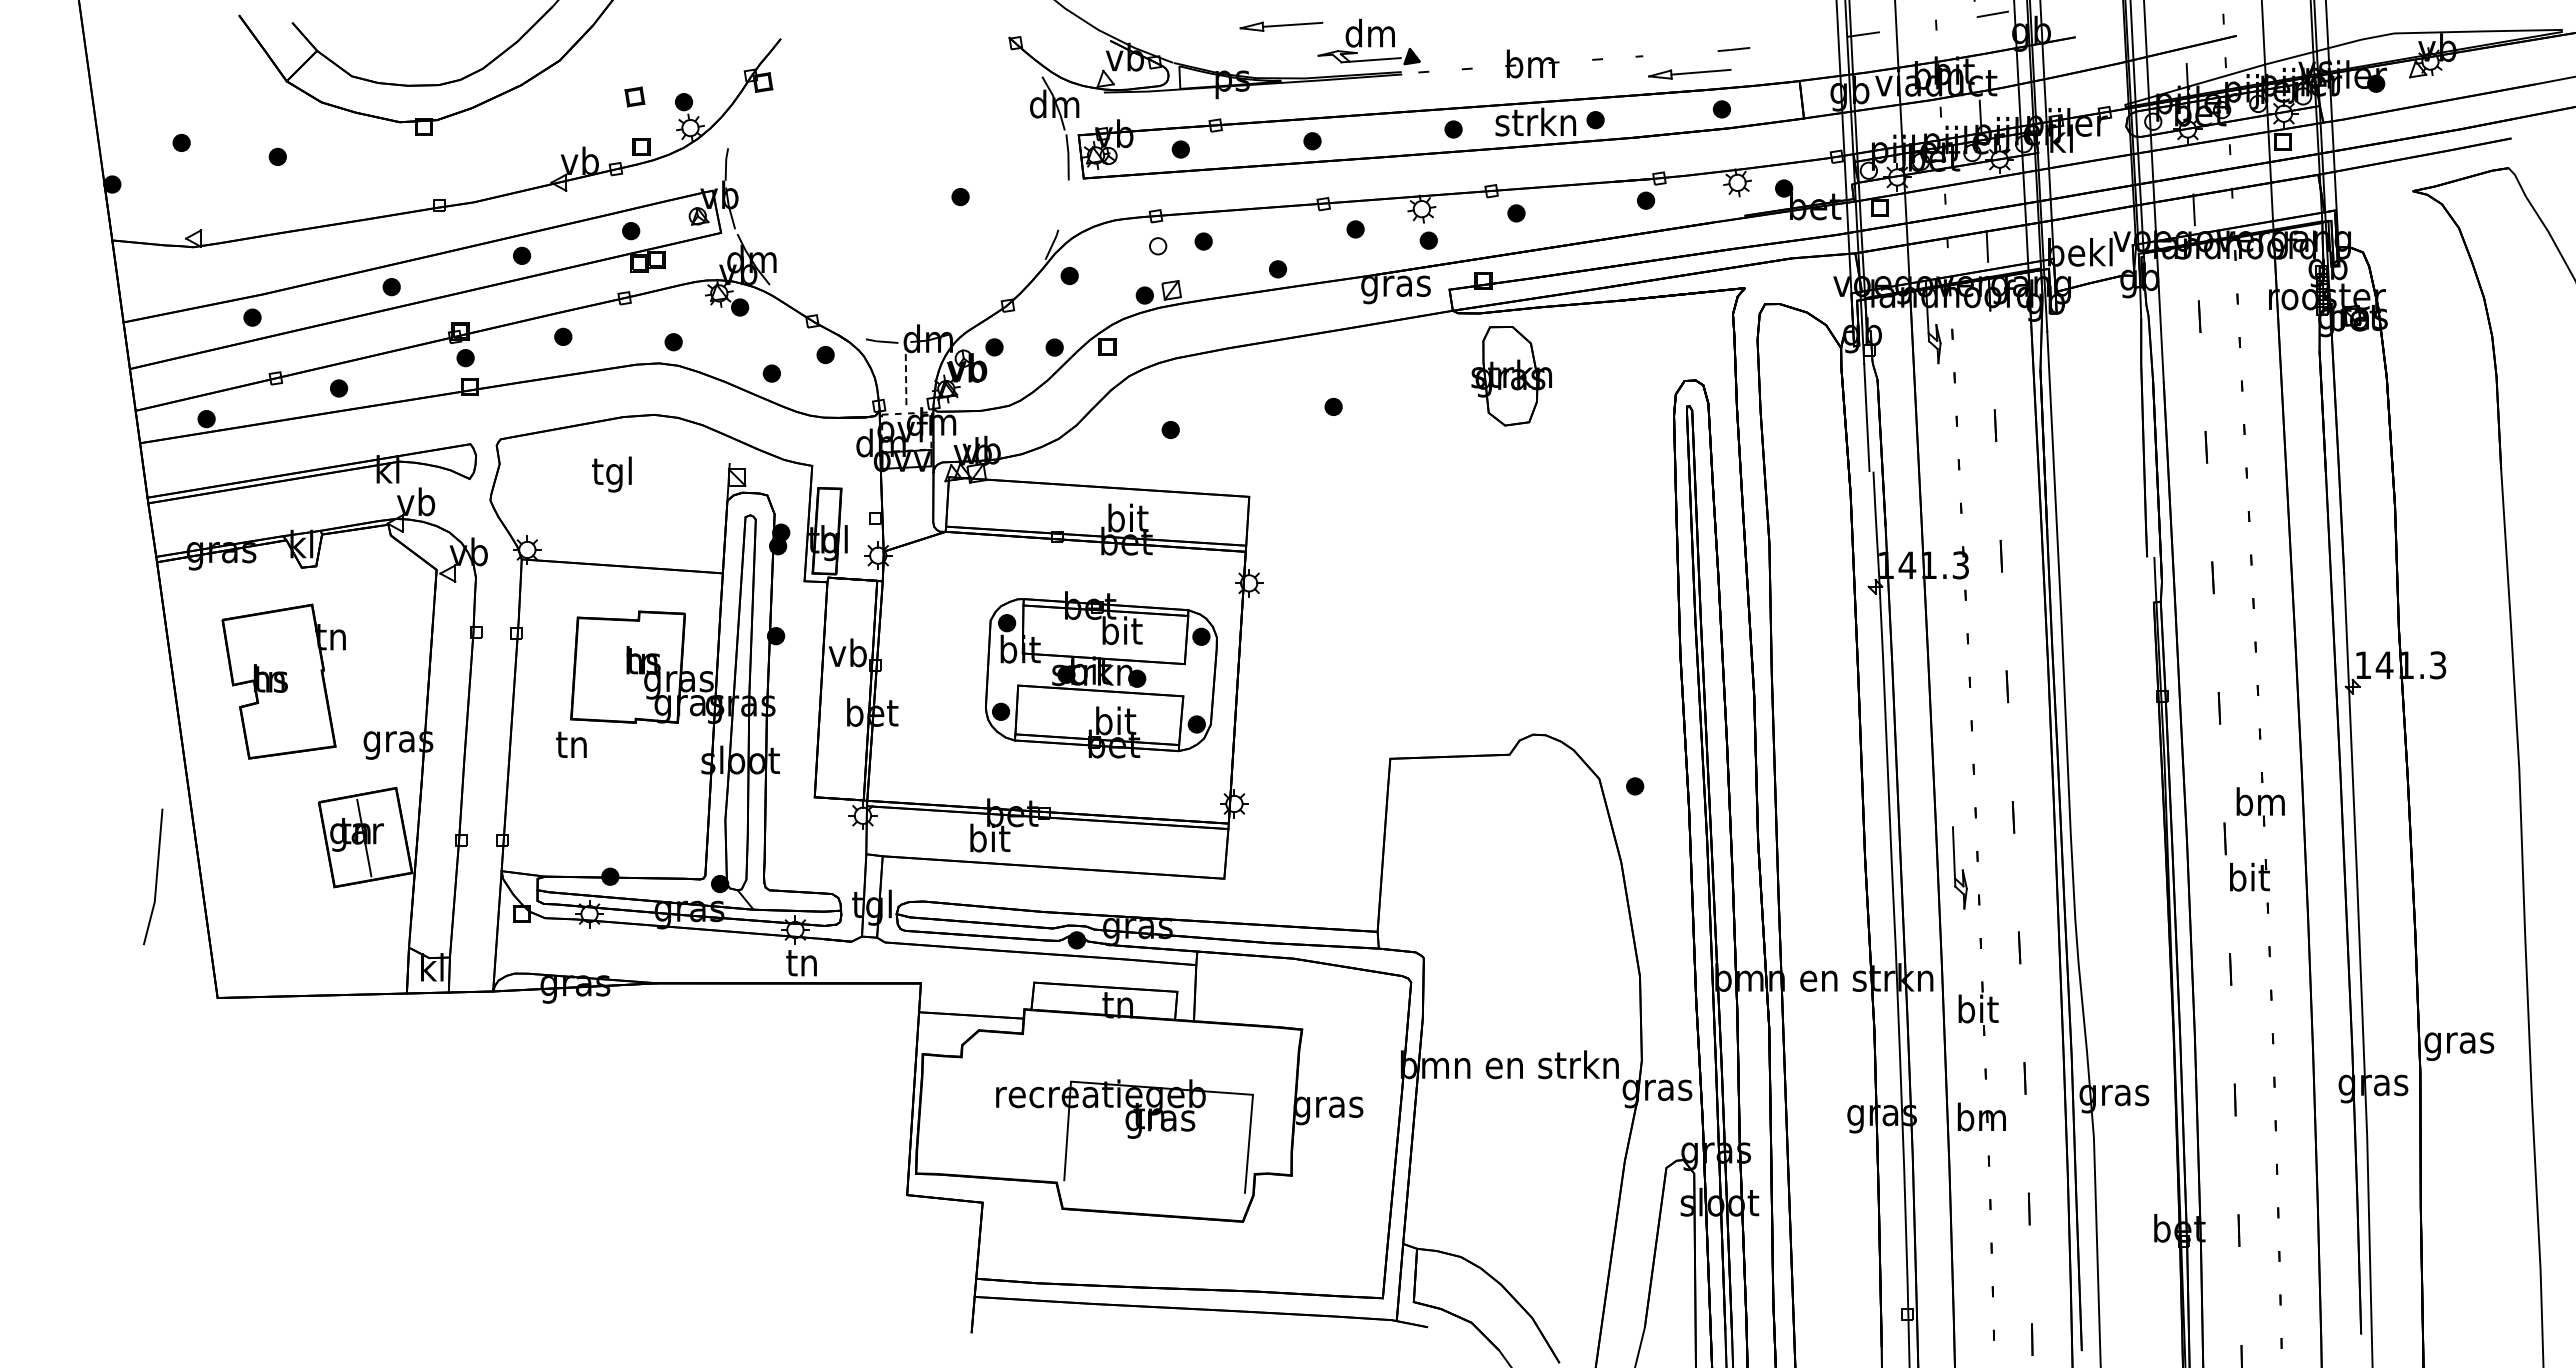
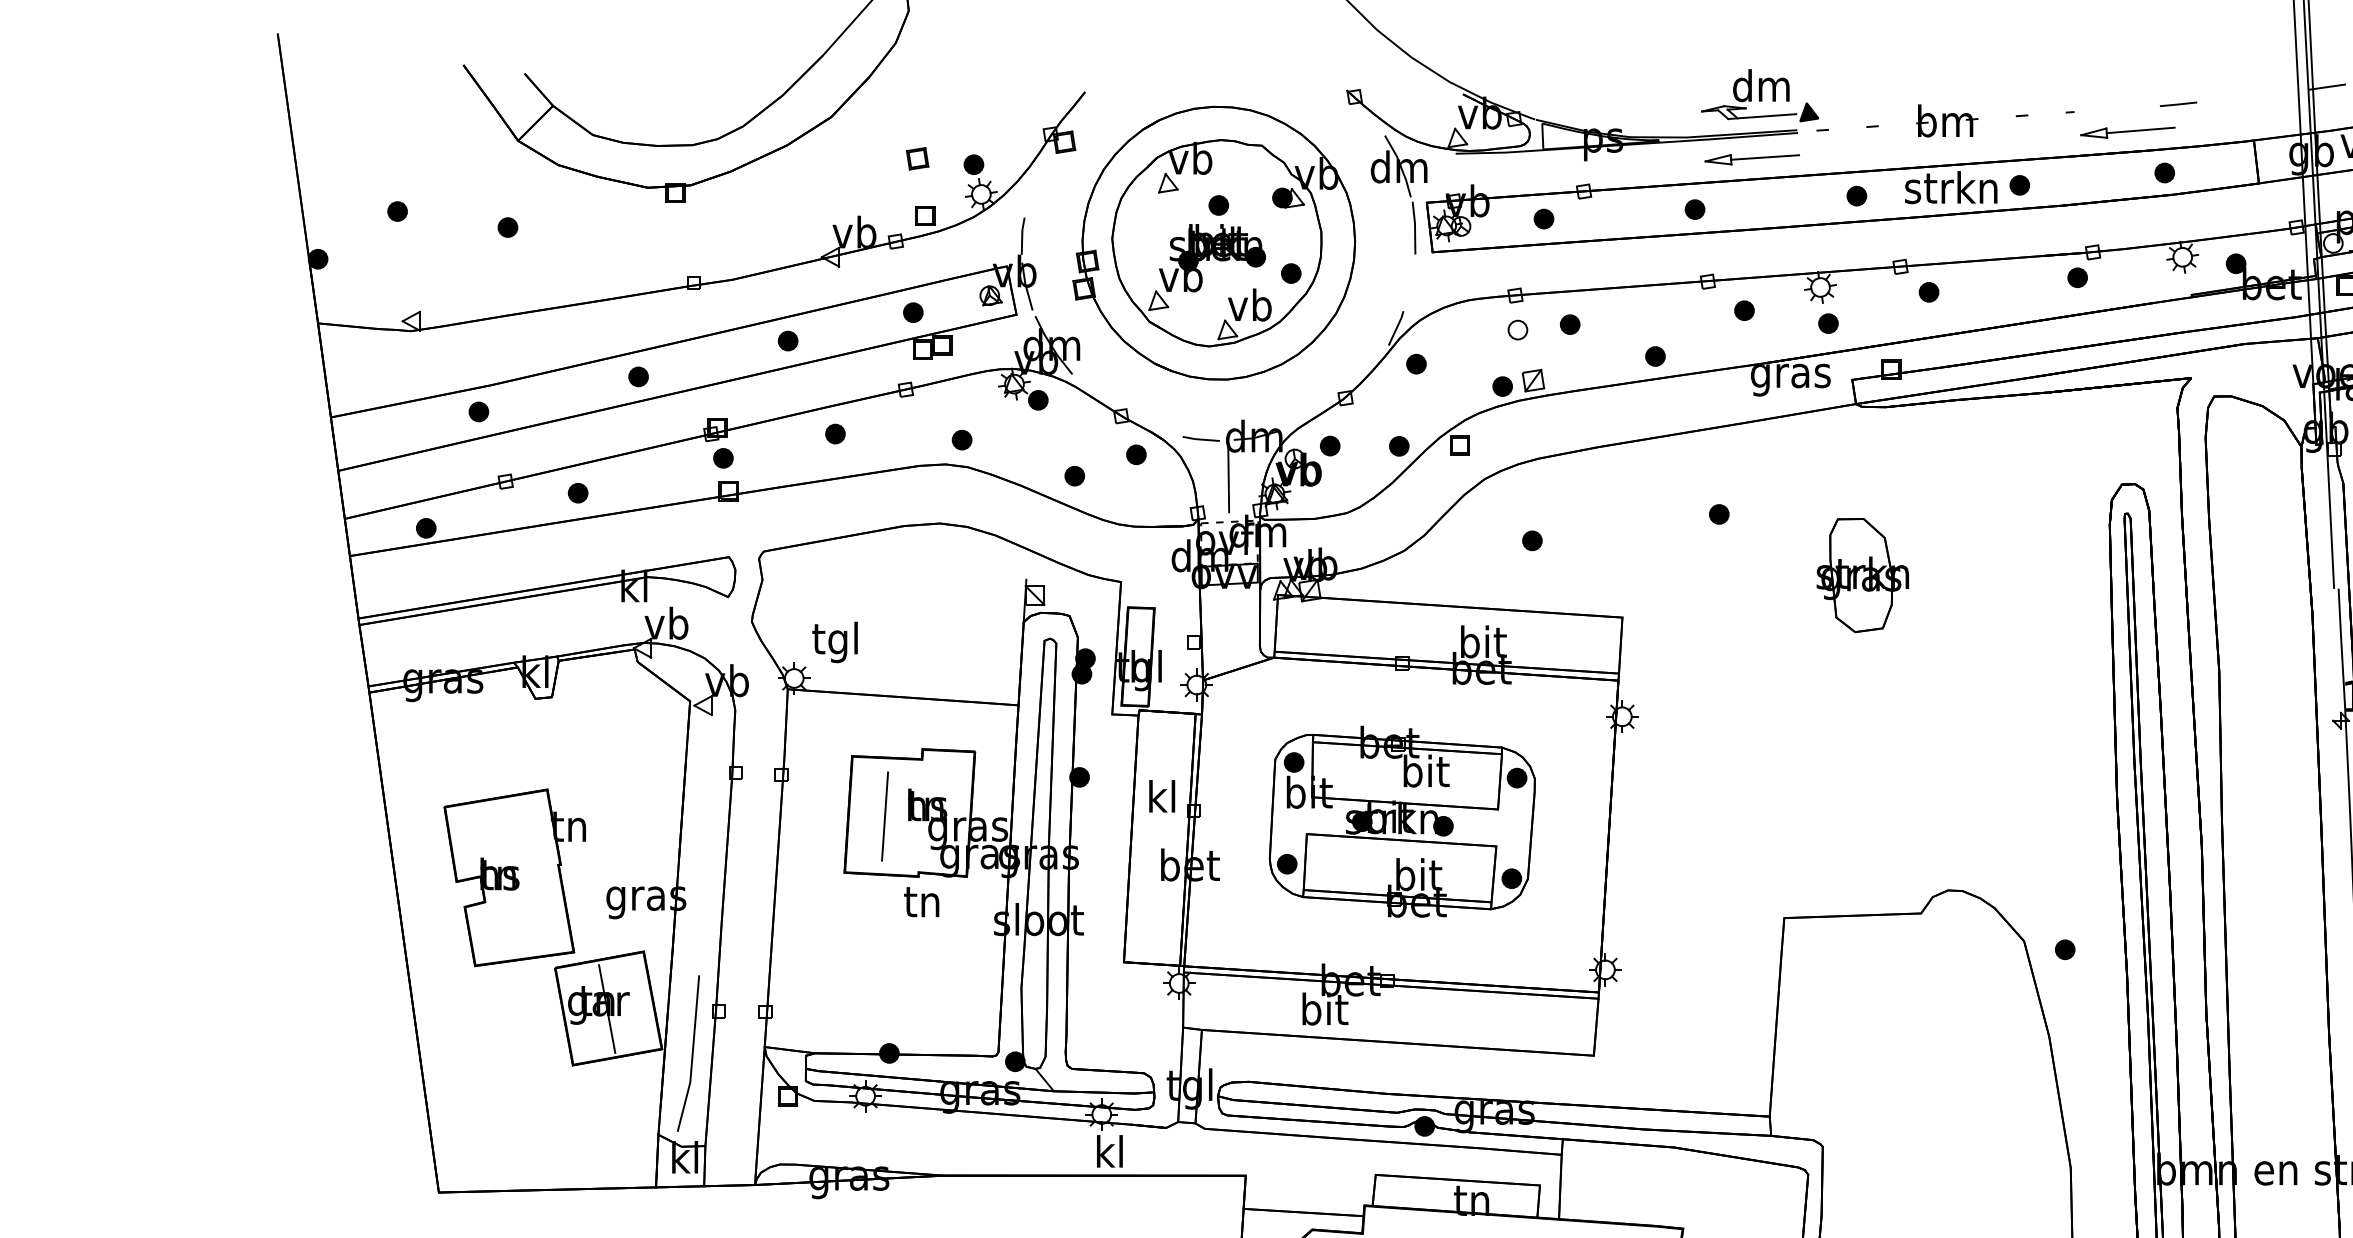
part: (1281, 26) -> (1752, 159), moved
part: (893, 170) -> (1214, 243), added
line: (906, 375) -> (1229, 478), dashed -> solid
part: (1511, 376) -> (1862, 575), moved
text: (611, 474) -> (834, 642), moved
text: (847, 652) -> (1161, 796), vb -> kl
line: (606, 669) -> (885, 815), added
part: (1101, 674) -> (1402, 821), moved
part: (283, 681) -> (514, 877), moved
text: (571, 744) -> (921, 901), moved
line: (155, 877) -> (691, 1054), moved
text: (801, 962) -> (1108, 1151), tn -> kl

